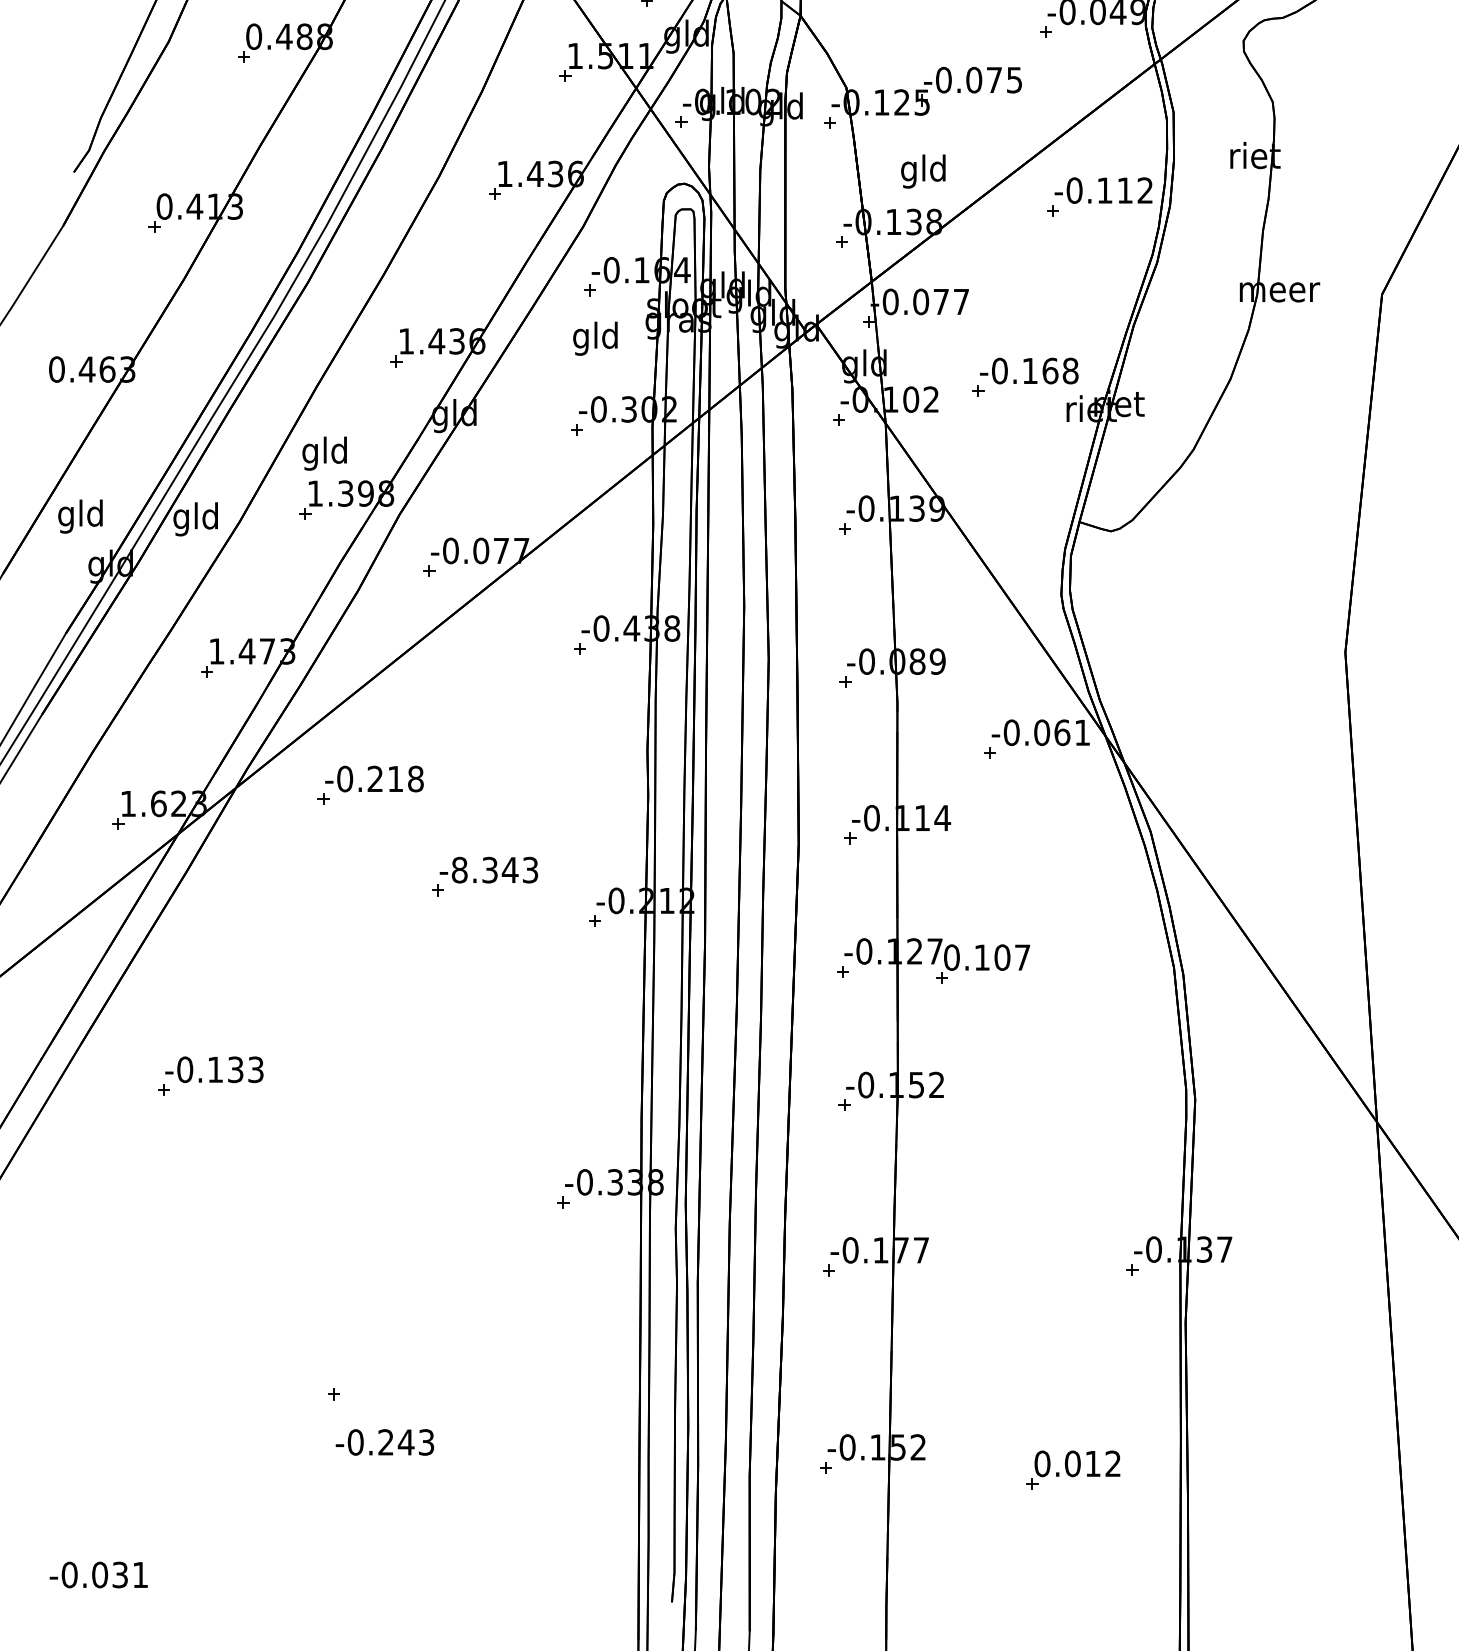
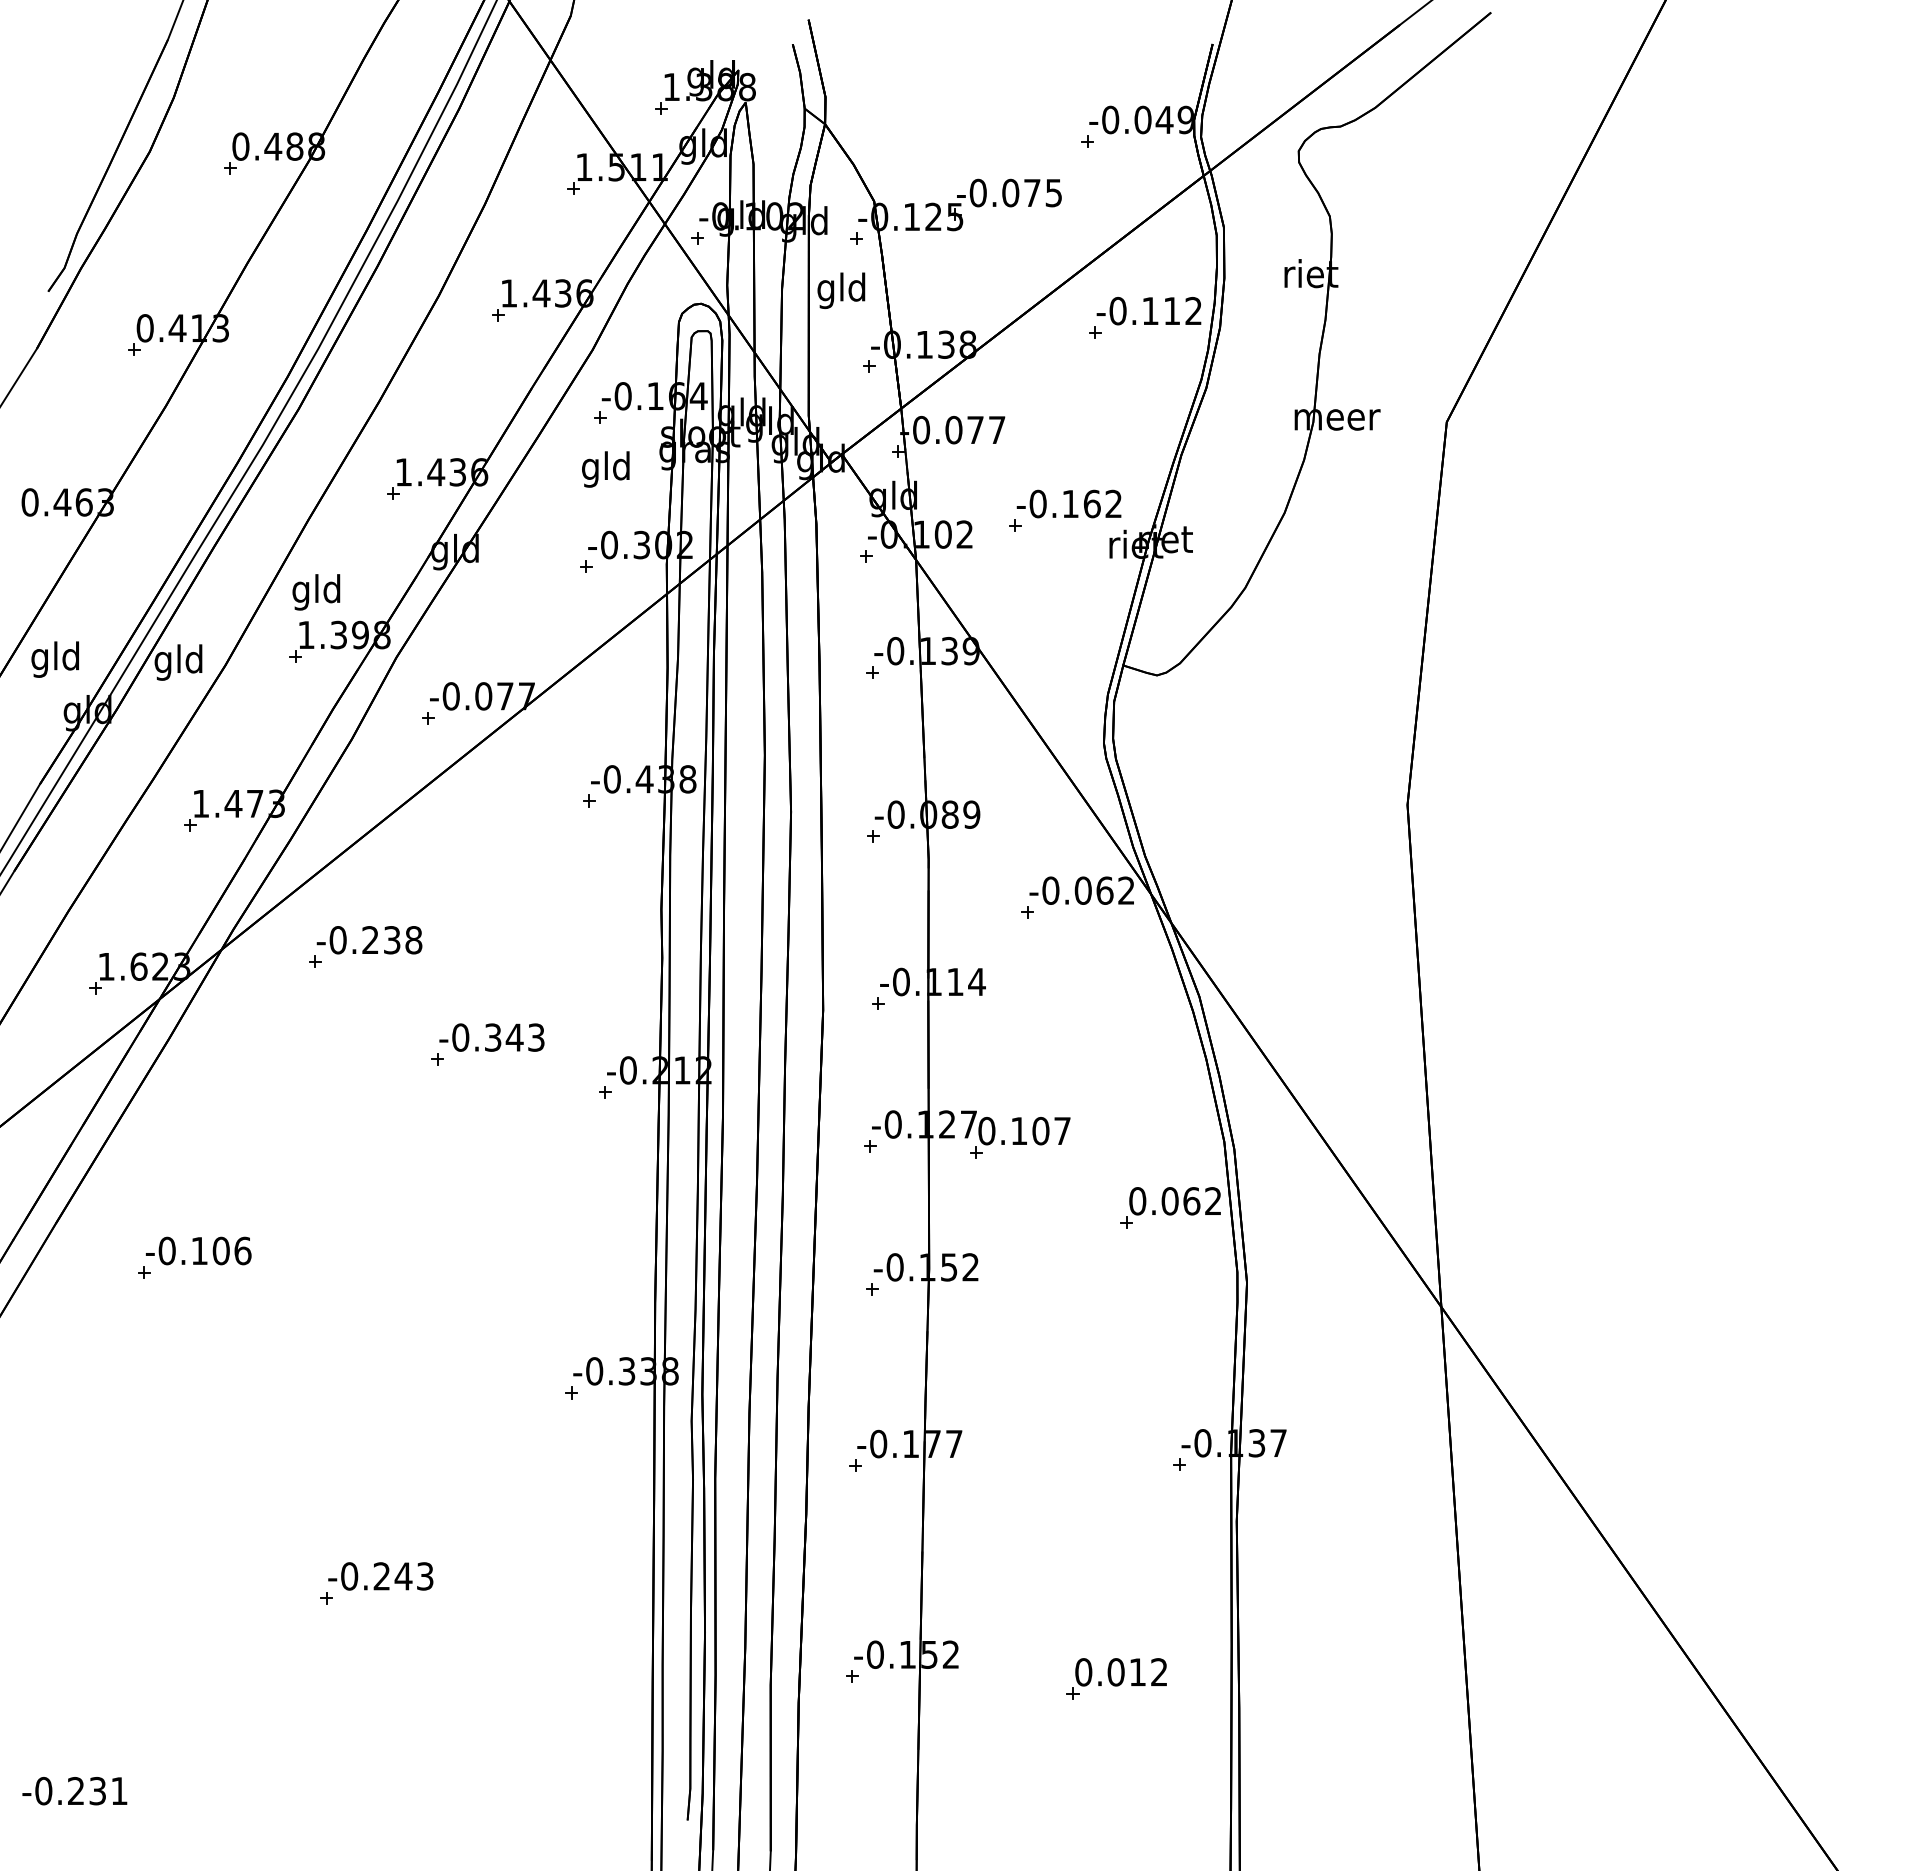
text: (923, 171) -> (841, 290), moved
text: (1070, 370) -> (1113, 503), -0.168 -> -0.162
text: (1082, 732) -> (1126, 890), -0.061 -> -0.062
text: (395, 779) -> (392, 940), -0.218 -> -0.238
text: (459, 870) -> (460, 1037), -8.343 -> -0.343
part: (1123, 1029) -> (1170, 1207), added
text: (245, 1069) -> (231, 1250), -0.133 -> -0.106
text: (384, 1442) -> (380, 1576), moved
text: (99, 1575) -> (75, 1791), -0.031 -> -0.231

